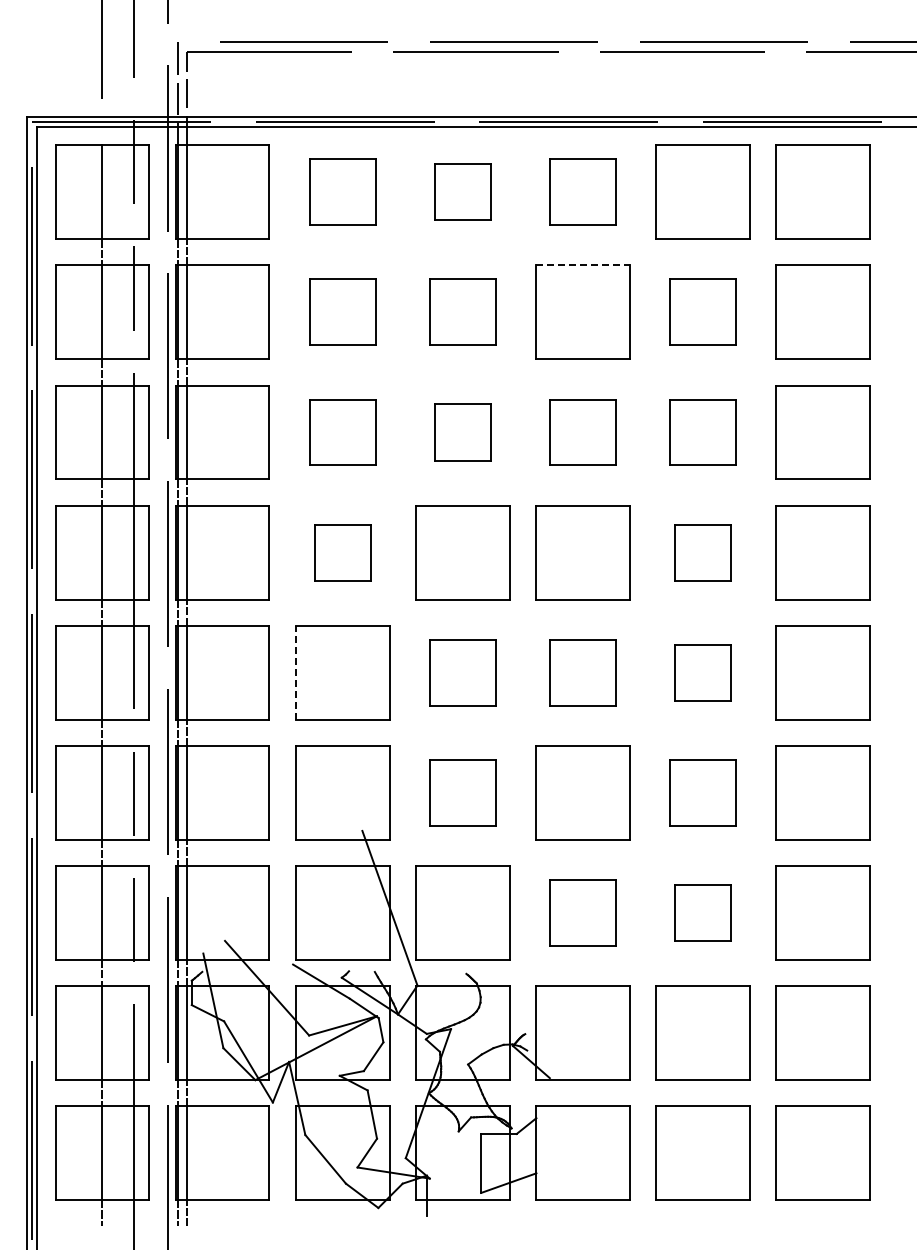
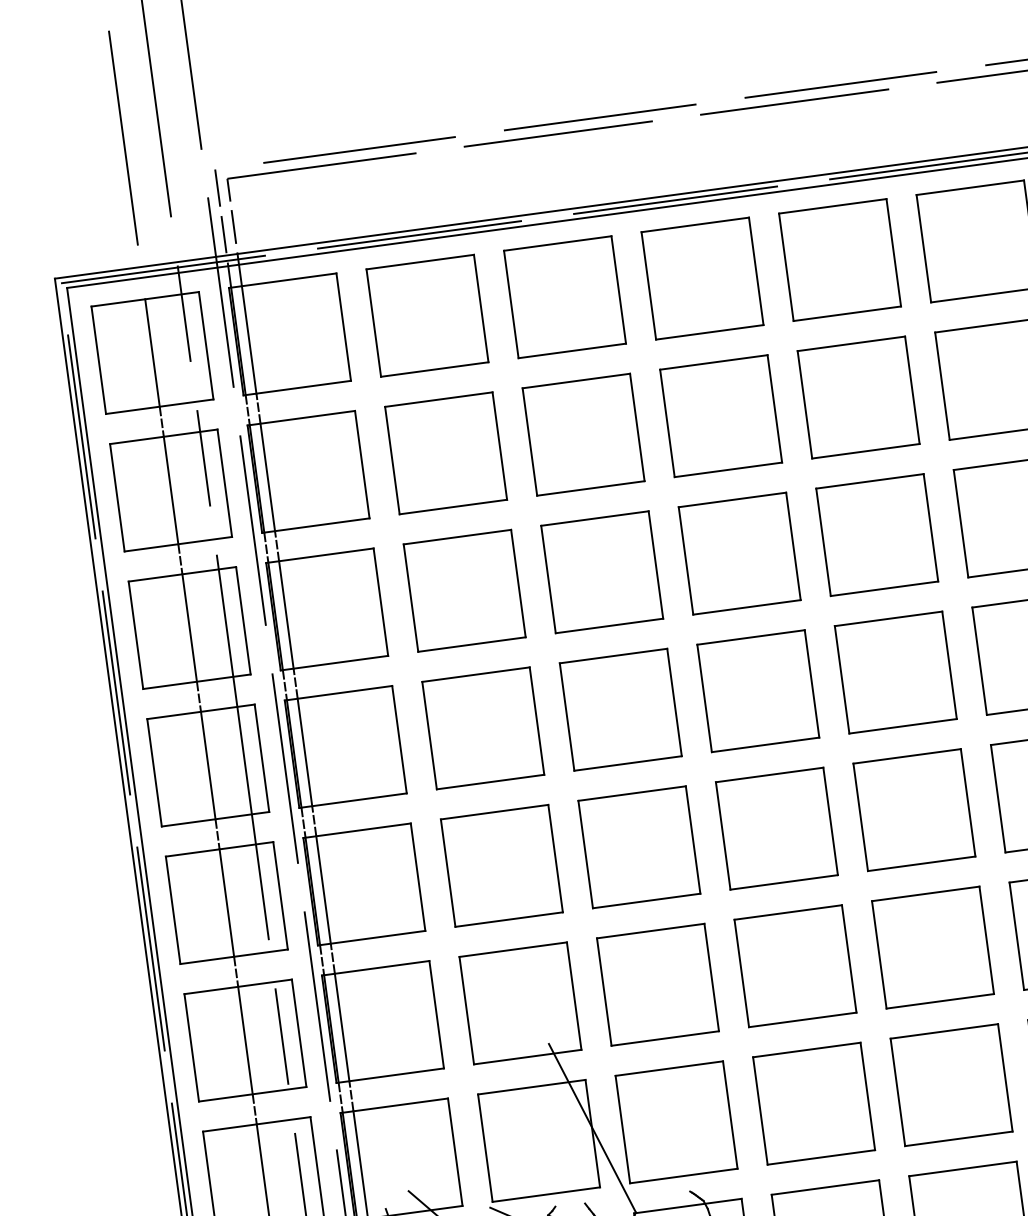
part: (342, 191) -> (427, 314), size x1.43
part: (462, 191) -> (564, 296), size x1.67
part: (582, 191) -> (701, 277), size x1.43
line: (582, 265) -> (713, 362), dashed -> solid
part: (342, 311) -> (445, 452), size x1.43
part: (462, 311) -> (583, 433), size x1.43
part: (702, 311) -> (857, 396), size x1.43
part: (342, 432) -> (464, 590), size x1.43
part: (462, 432) -> (601, 572), size x1.67
part: (582, 432) -> (739, 553), size x1.43
part: (702, 432) -> (876, 535), size x1.43
part: (342, 552) -> (483, 728), size x1.67
part: (702, 552) -> (895, 672), size x1.67
line: (295, 672) -> (447, 872), dashed -> solid
part: (462, 672) -> (639, 847), size x1.43
part: (582, 672) -> (776, 828), size x1.43
part: (702, 672) -> (913, 809), size x1.67
part: (462, 792) -> (657, 984), size x1.43
part: (702, 792) -> (932, 947), size x1.43
part: (582, 912) -> (813, 1103), size x1.43
part: (702, 912) -> (950, 1084), size x1.67

